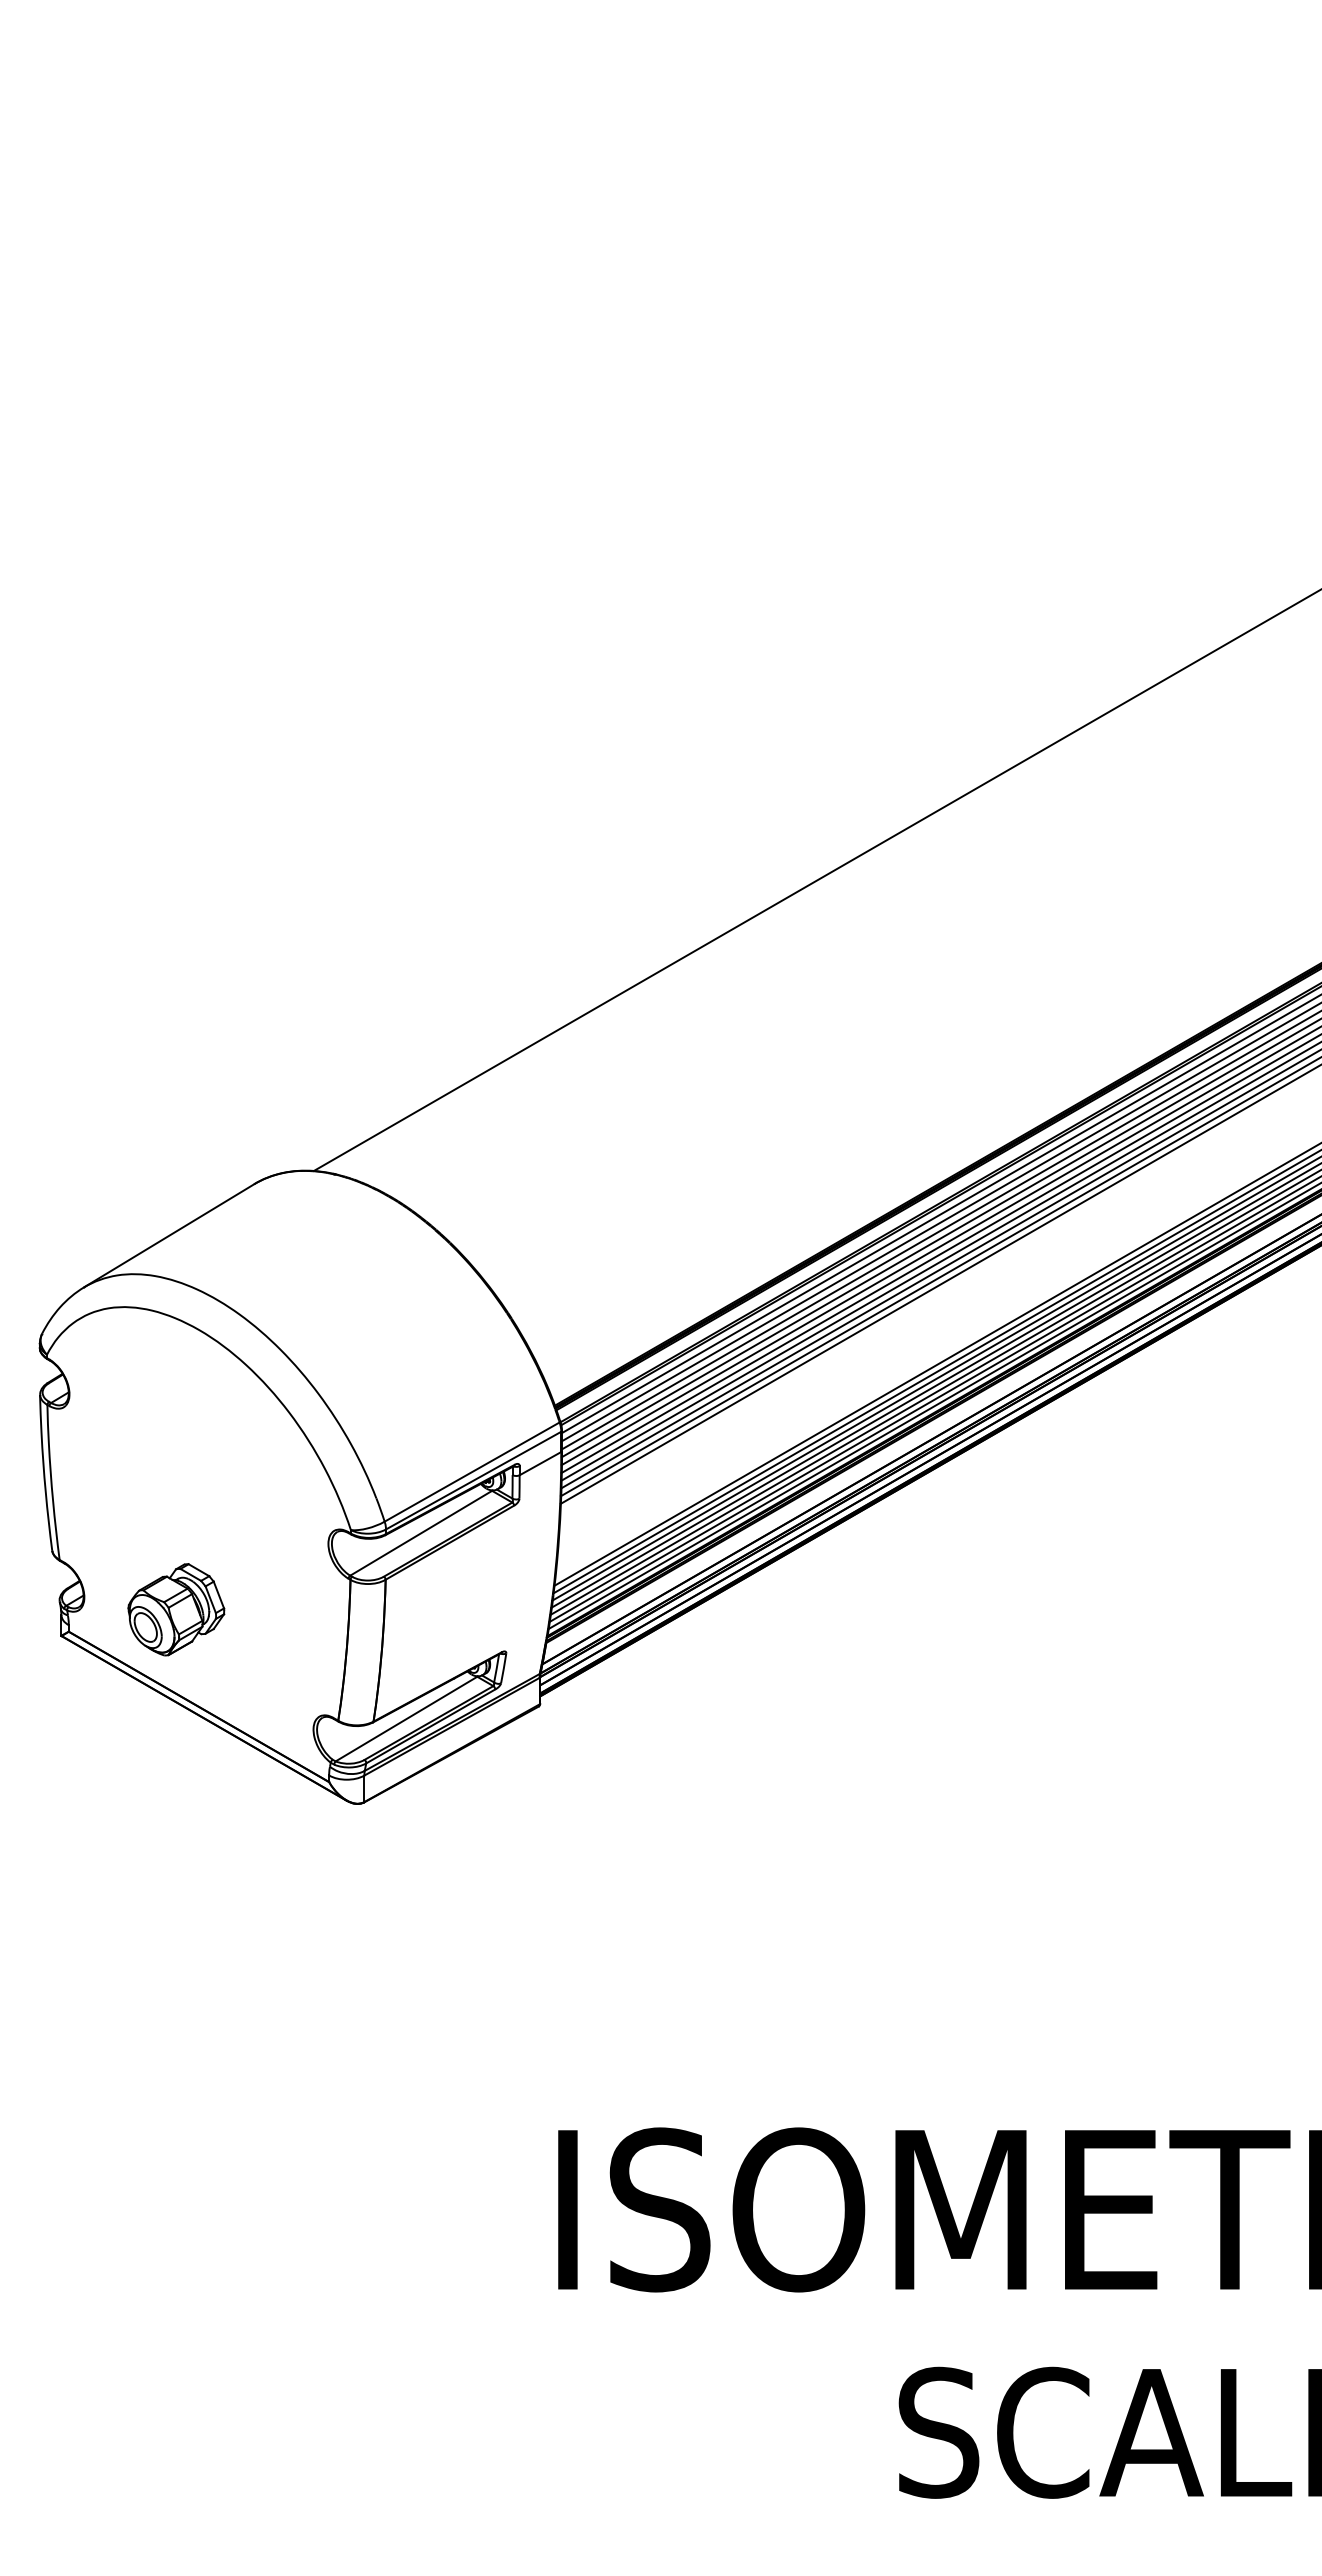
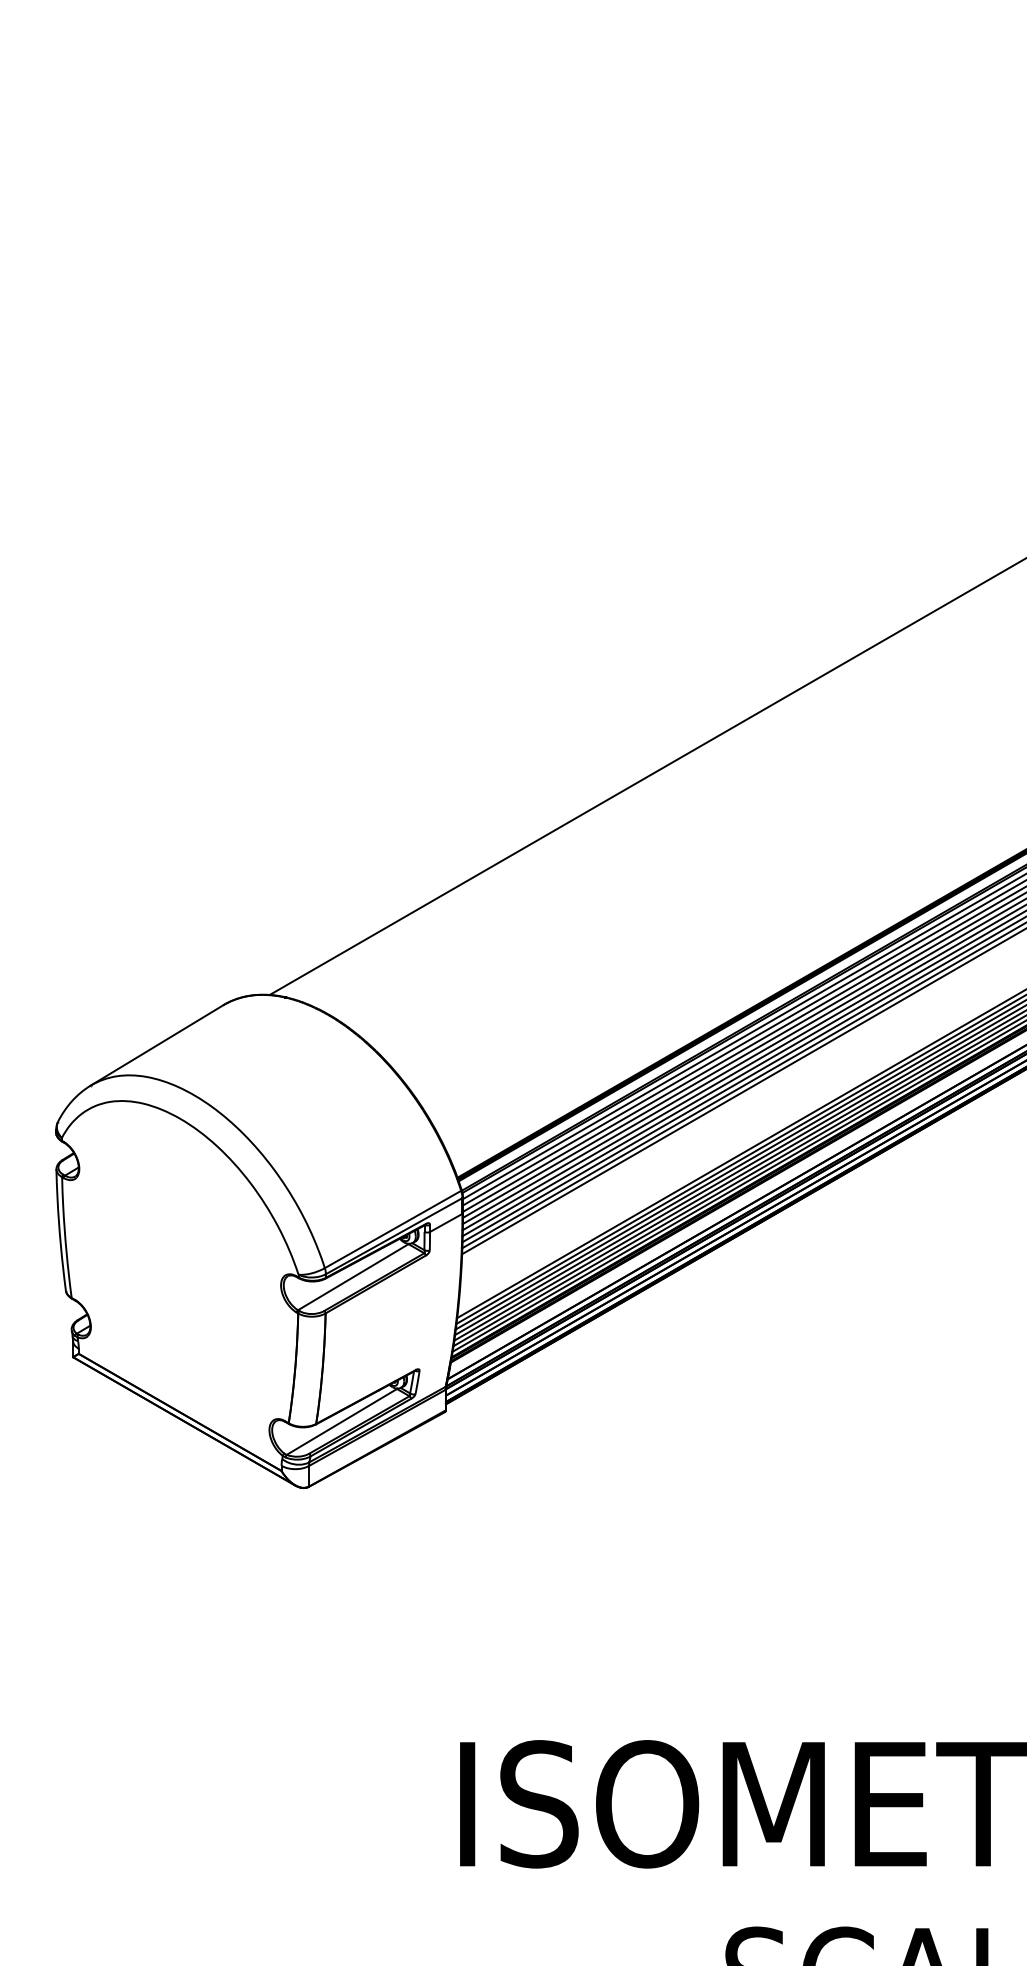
part: (176, 1609) -> (162, 1336), removed

